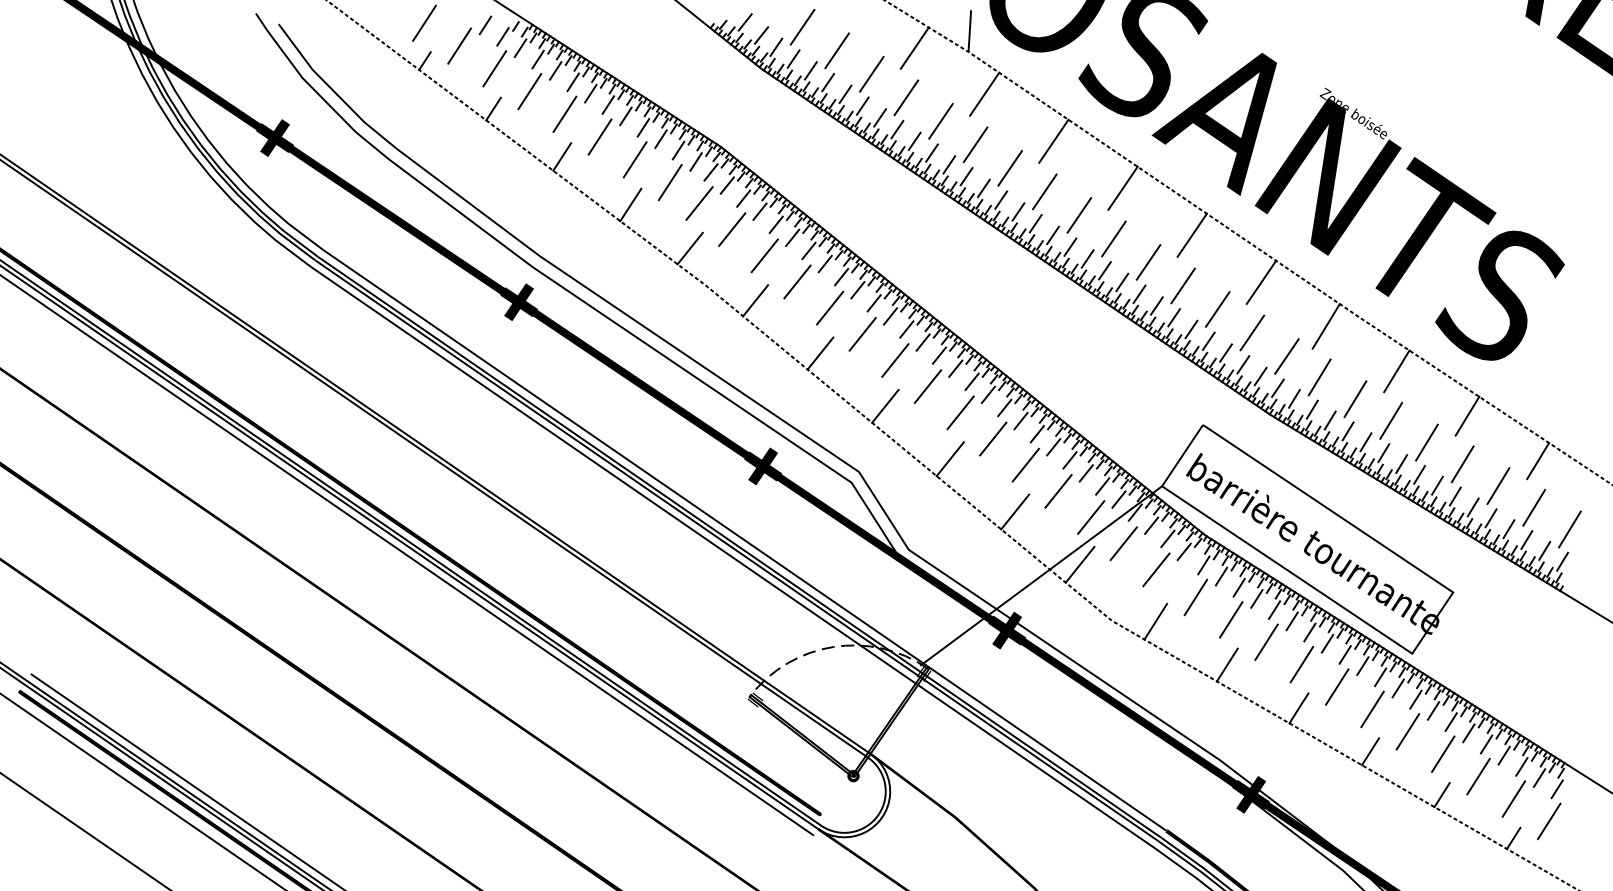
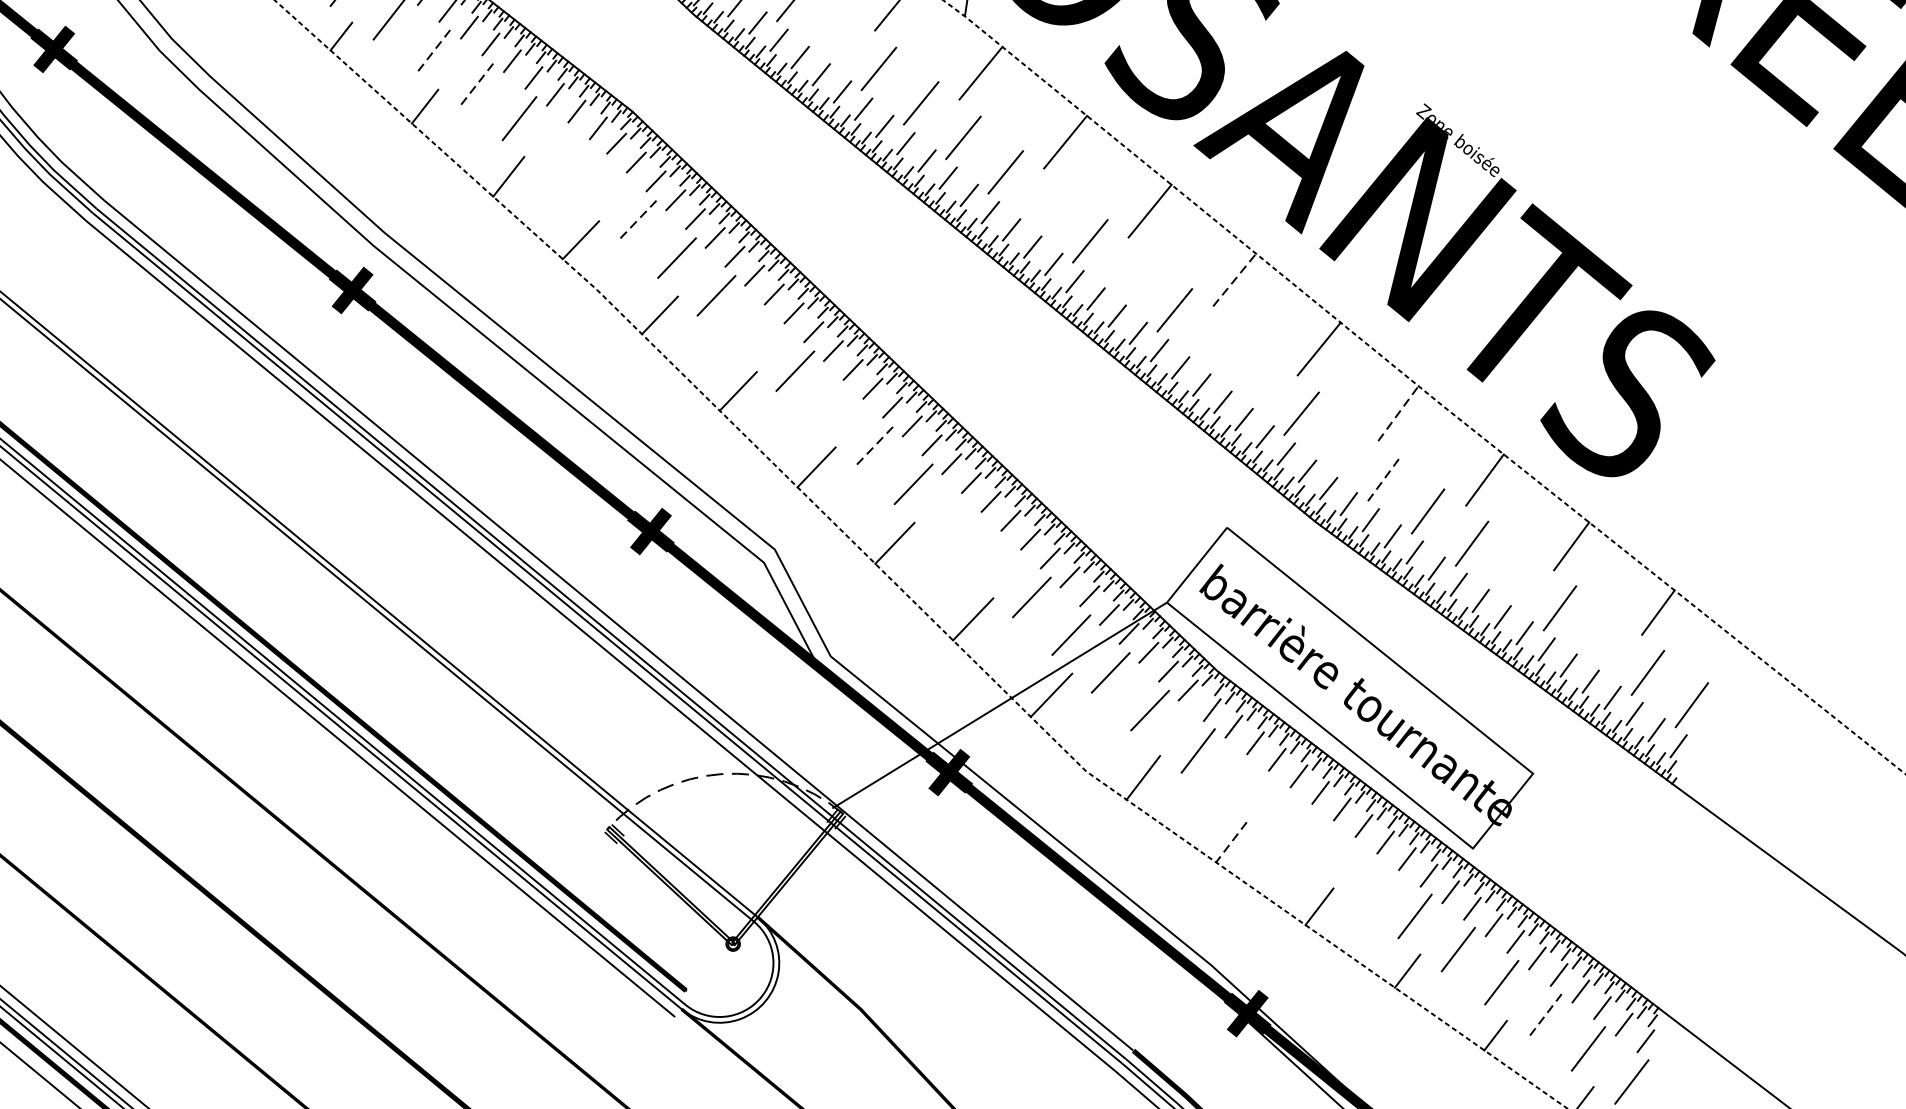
line: (871, 73) -> (836, 33), removed
line: (564, 114) -> (432, 51), solid -> dashed
line: (600, 137) -> (477, 85), solid -> dashed
line: (669, 182) -> (561, 152), removed
line: (1044, 191) -> (1047, 206), removed
line: (699, 203) -> (598, 182), removed
line: (732, 229) -> (638, 220), solid -> dashed
line: (1192, 234) -> (1235, 279), solid -> dashed
line: (1113, 238) -> (1132, 275), removed
line: (1182, 285) -> (1216, 344), removed
line: (830, 307) -> (756, 332), removed
line: (1217, 309) -> (1259, 379), removed
line: (1326, 325) -> (1398, 412), solid -> dashed
line: (1286, 356) -> (1343, 448), removed
line: (895, 360) -> (834, 408), removed
line: (1319, 377) -> (1383, 479), solid -> dashed
line: (927, 386) -> (873, 446), solid -> dashed
line: (993, 438) -> (953, 521), removed
line: (1426, 442) -> (1515, 575), removed
line: (1025, 464) -> (992, 558), removed
line: (1498, 485) -> (1604, 639), removed
line: (1231, 619) -> (1242, 783), removed
line: (1266, 641) -> (1284, 816), removed
line: (1301, 664) -> (1327, 850), removed
line: (1227, 665) -> (1231, 842), solid -> dashed
line: (1337, 686) -> (1372, 882), removed
line: (1478, 776) -> (1545, 1015), solid -> dashed

